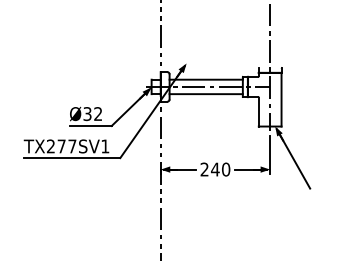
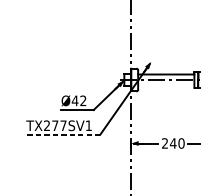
line: (205, 94) -> (165, 85), removed
text: (87, 114) -> (75, 101), Ø32 -> Ø42
line: (71, 158) -> (62, 134), solid -> dashed

